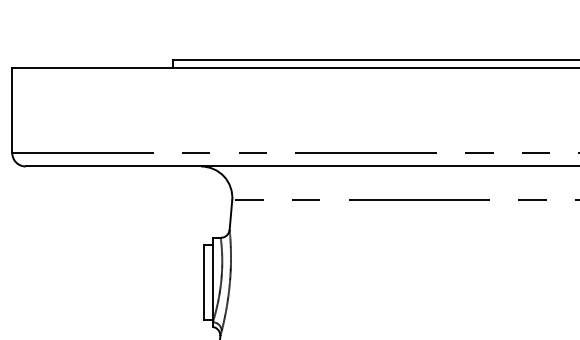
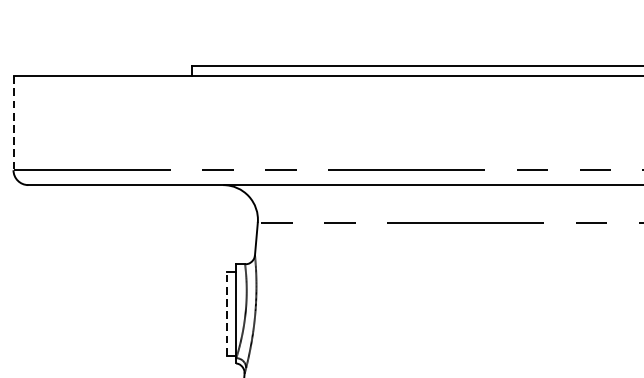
line: (12, 111) -> (13, 124), solid -> dashed
line: (204, 282) -> (227, 313), solid -> dashed

